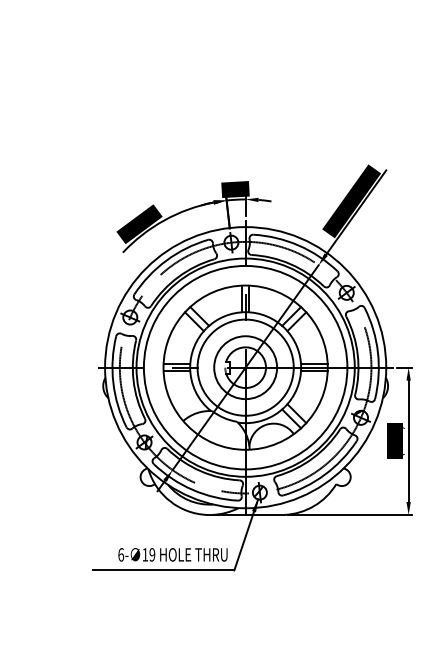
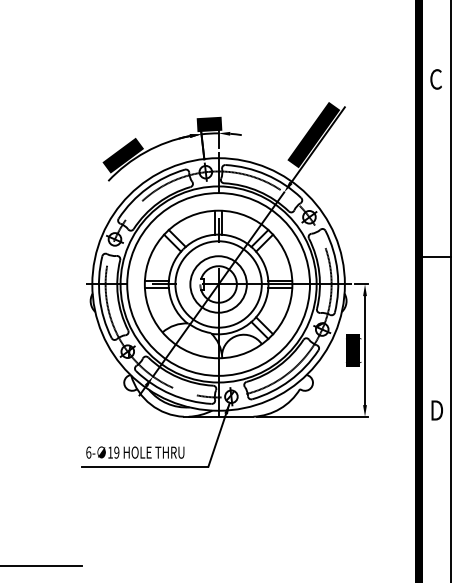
text: (173, 554) -> (135, 452), moved

